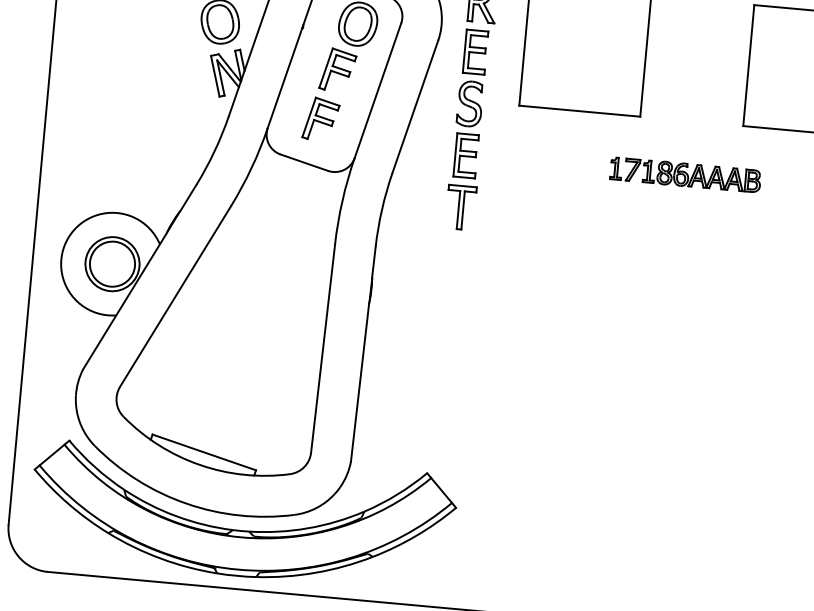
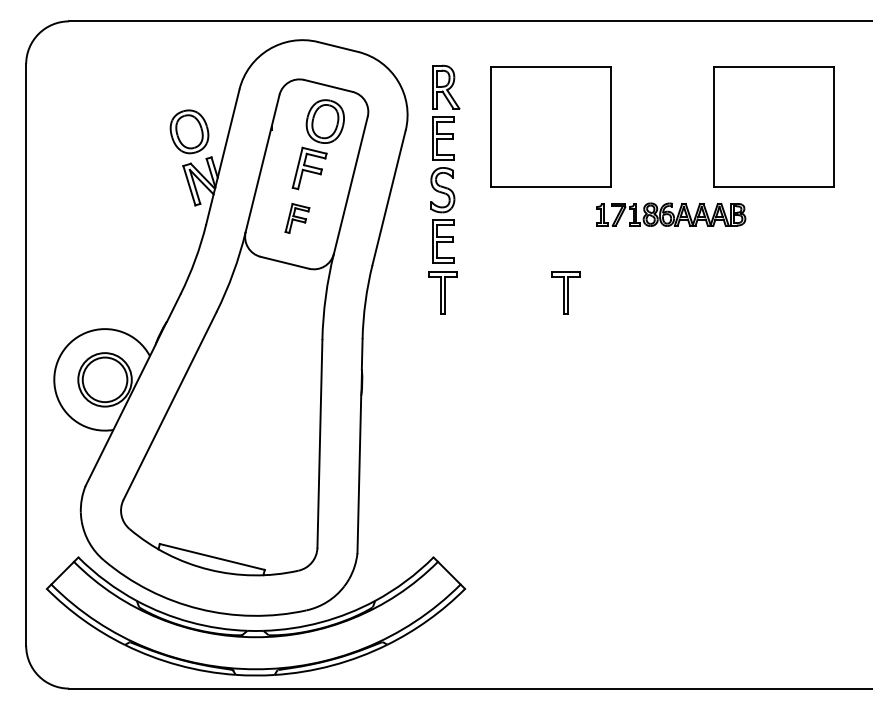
part: (321, 119) -> (297, 218), size x0.7
part: (685, 174) -> (671, 214), moved
part: (584, 218) -> (565, 292), added

